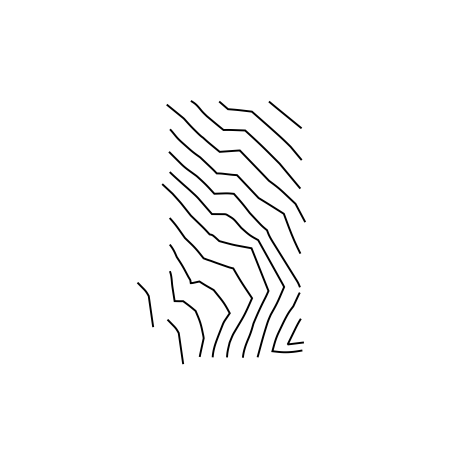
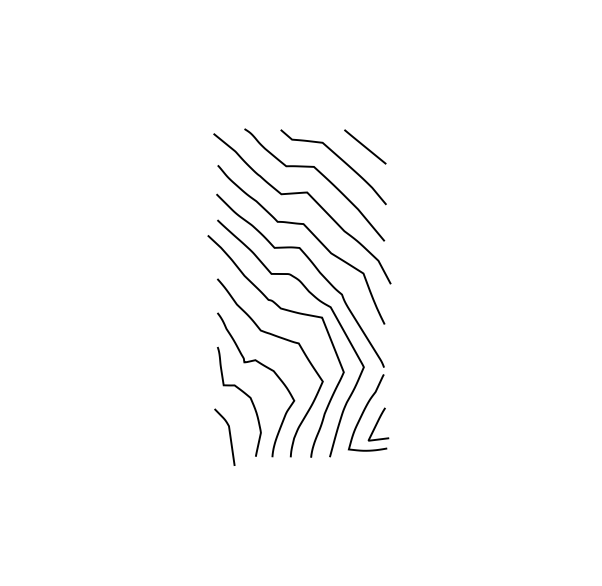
curve: (148, 303) -> (190, 388), removed

